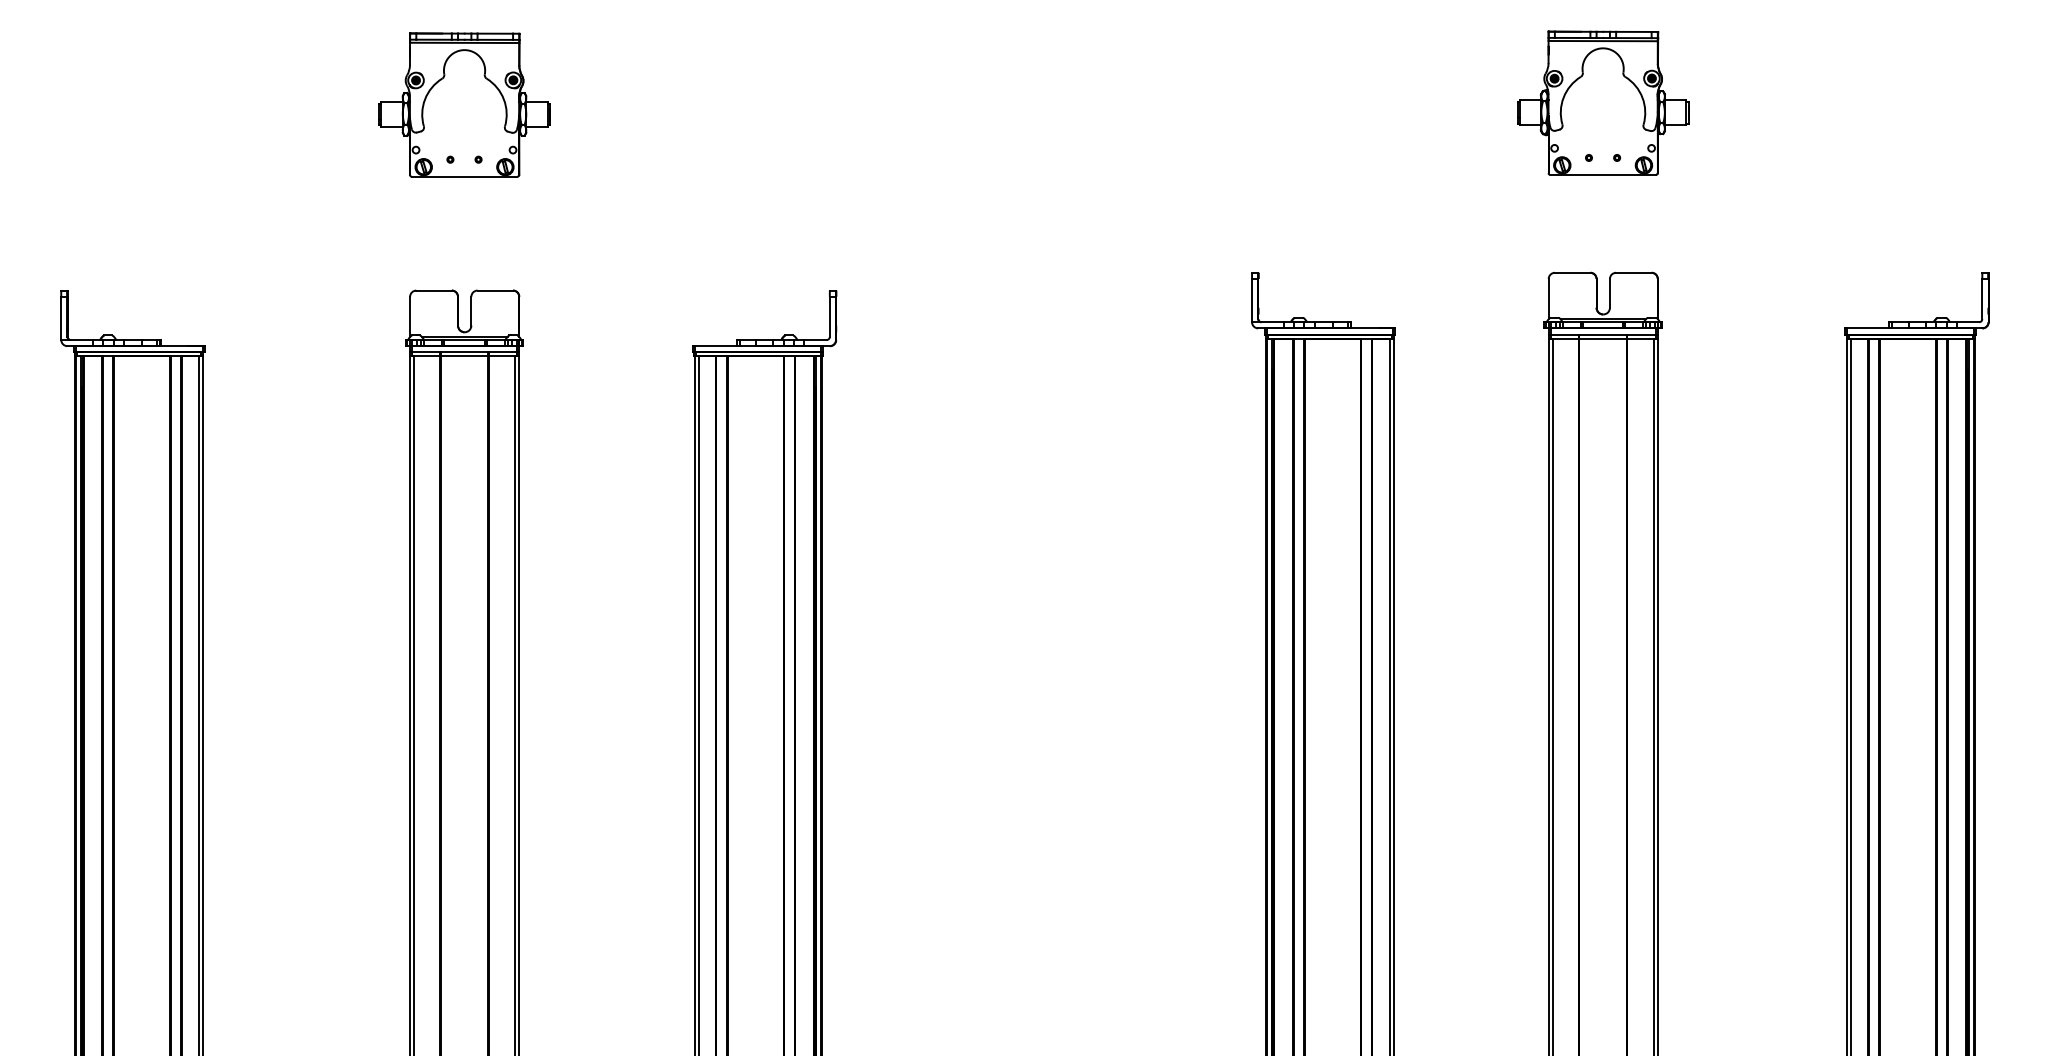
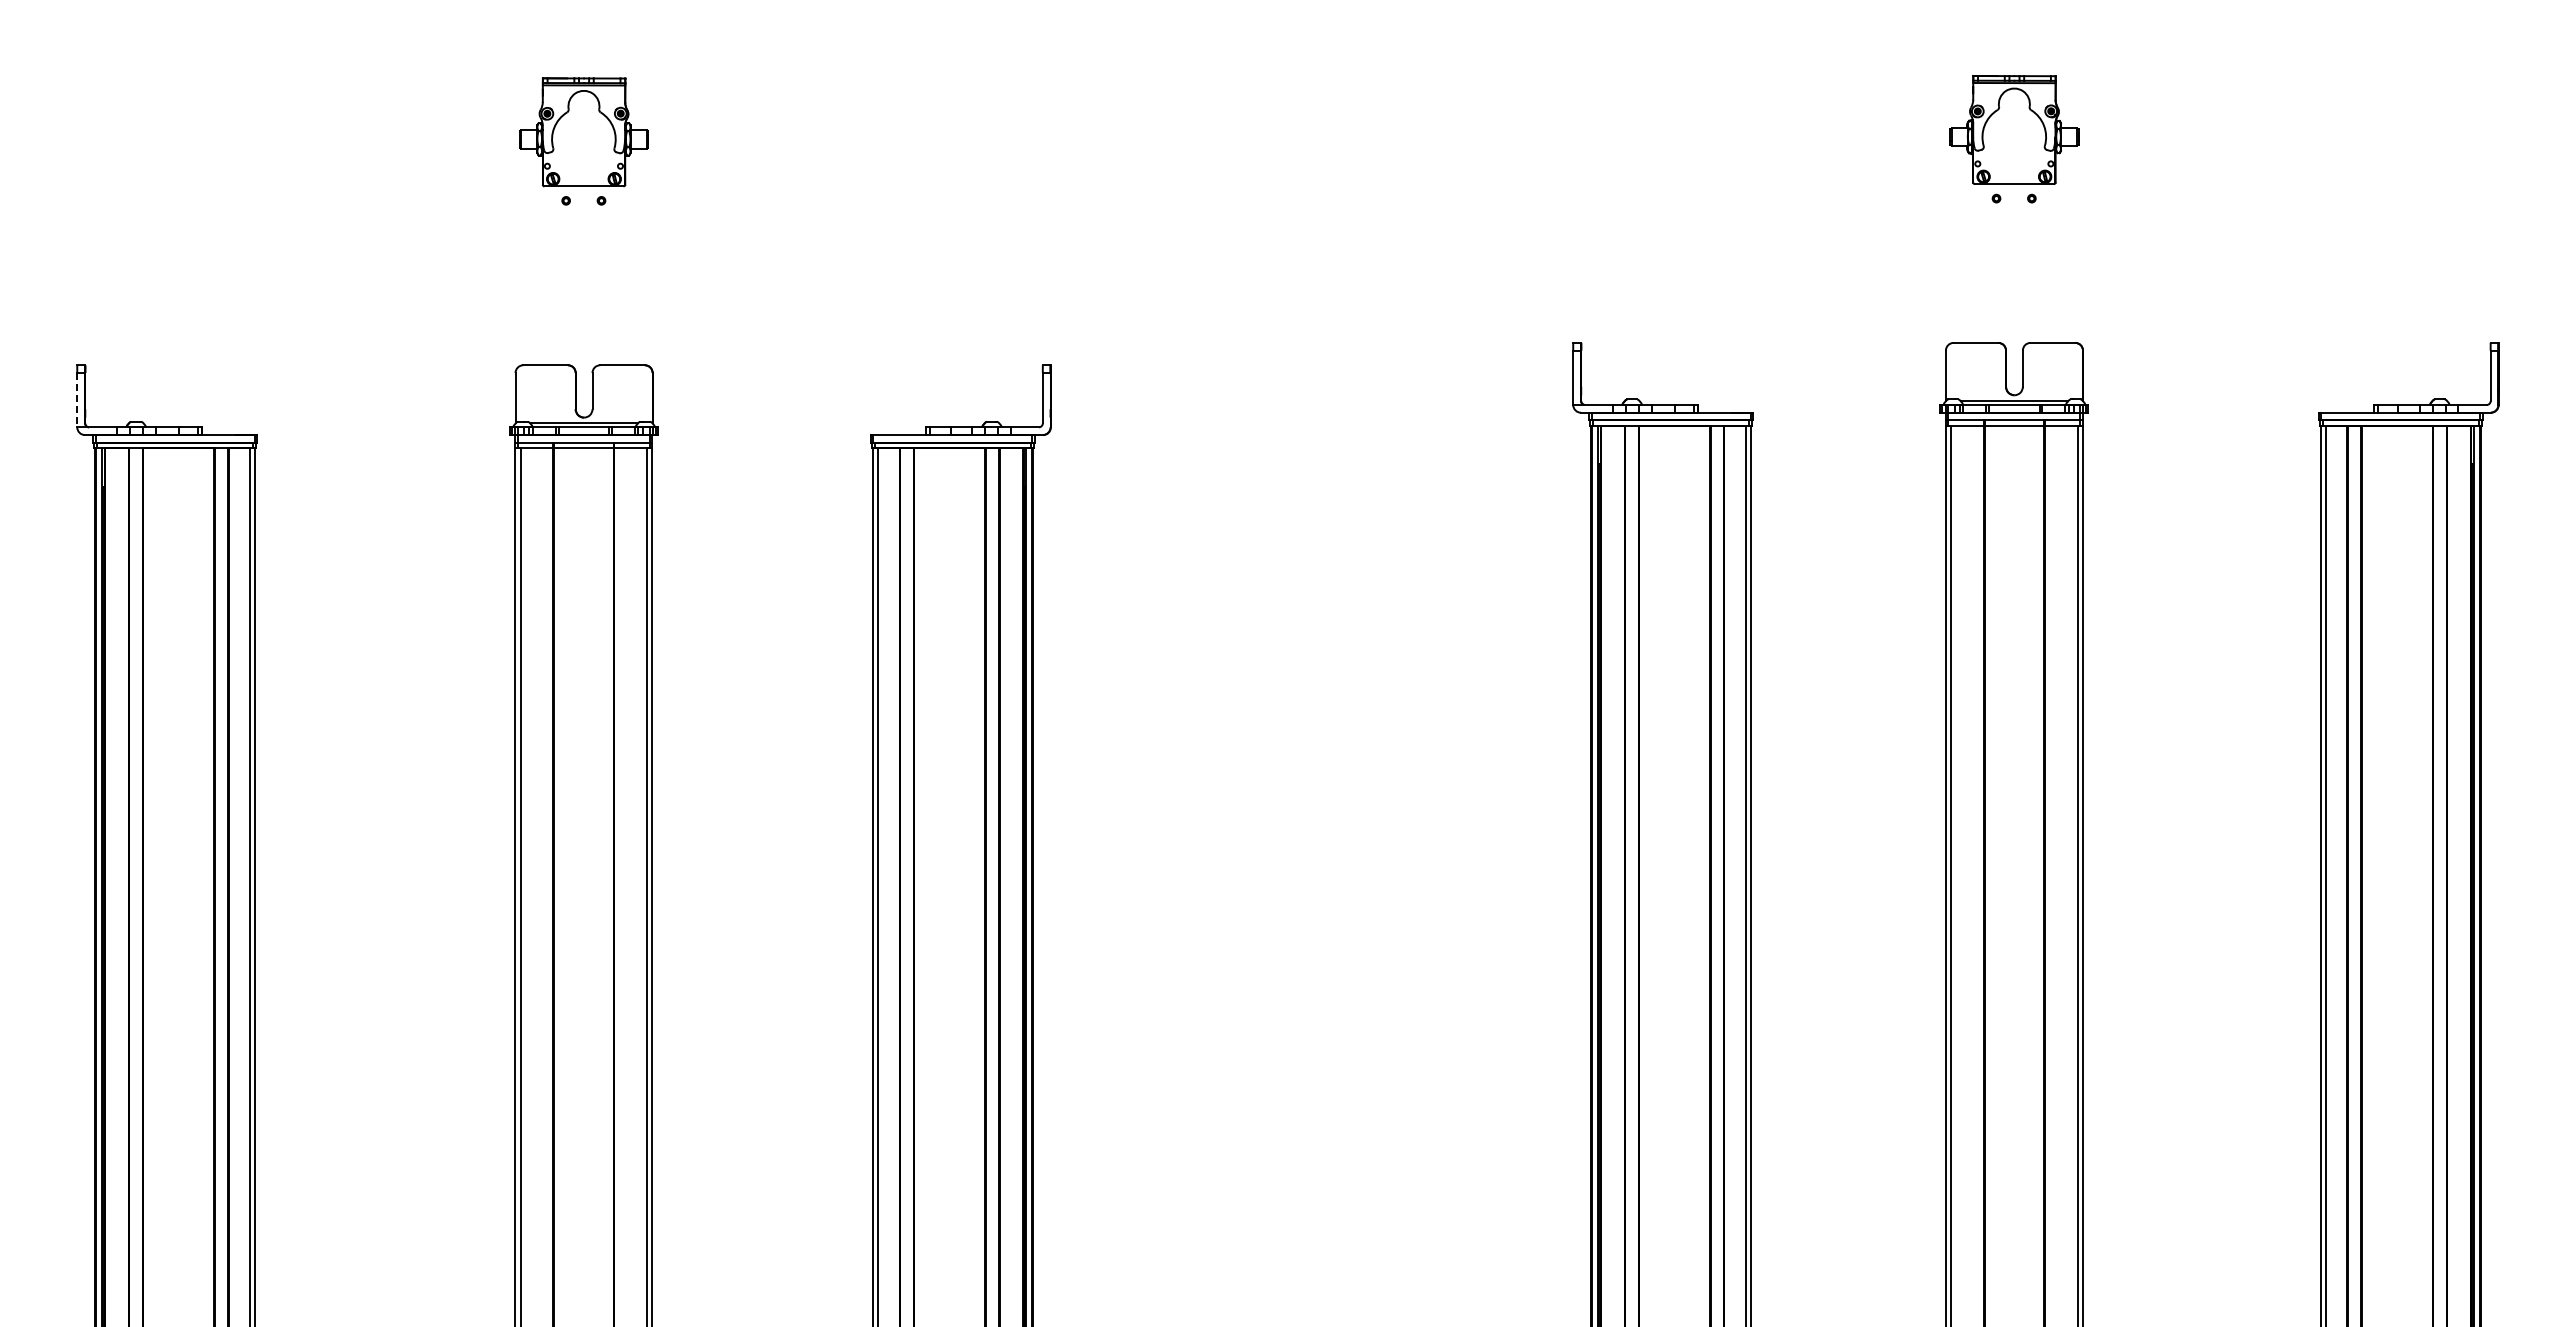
part: (1603, 102) -> (2014, 129), size x0.6
part: (464, 105) -> (583, 132), size x0.6
line: (61, 318) -> (77, 400), solid -> dashed

